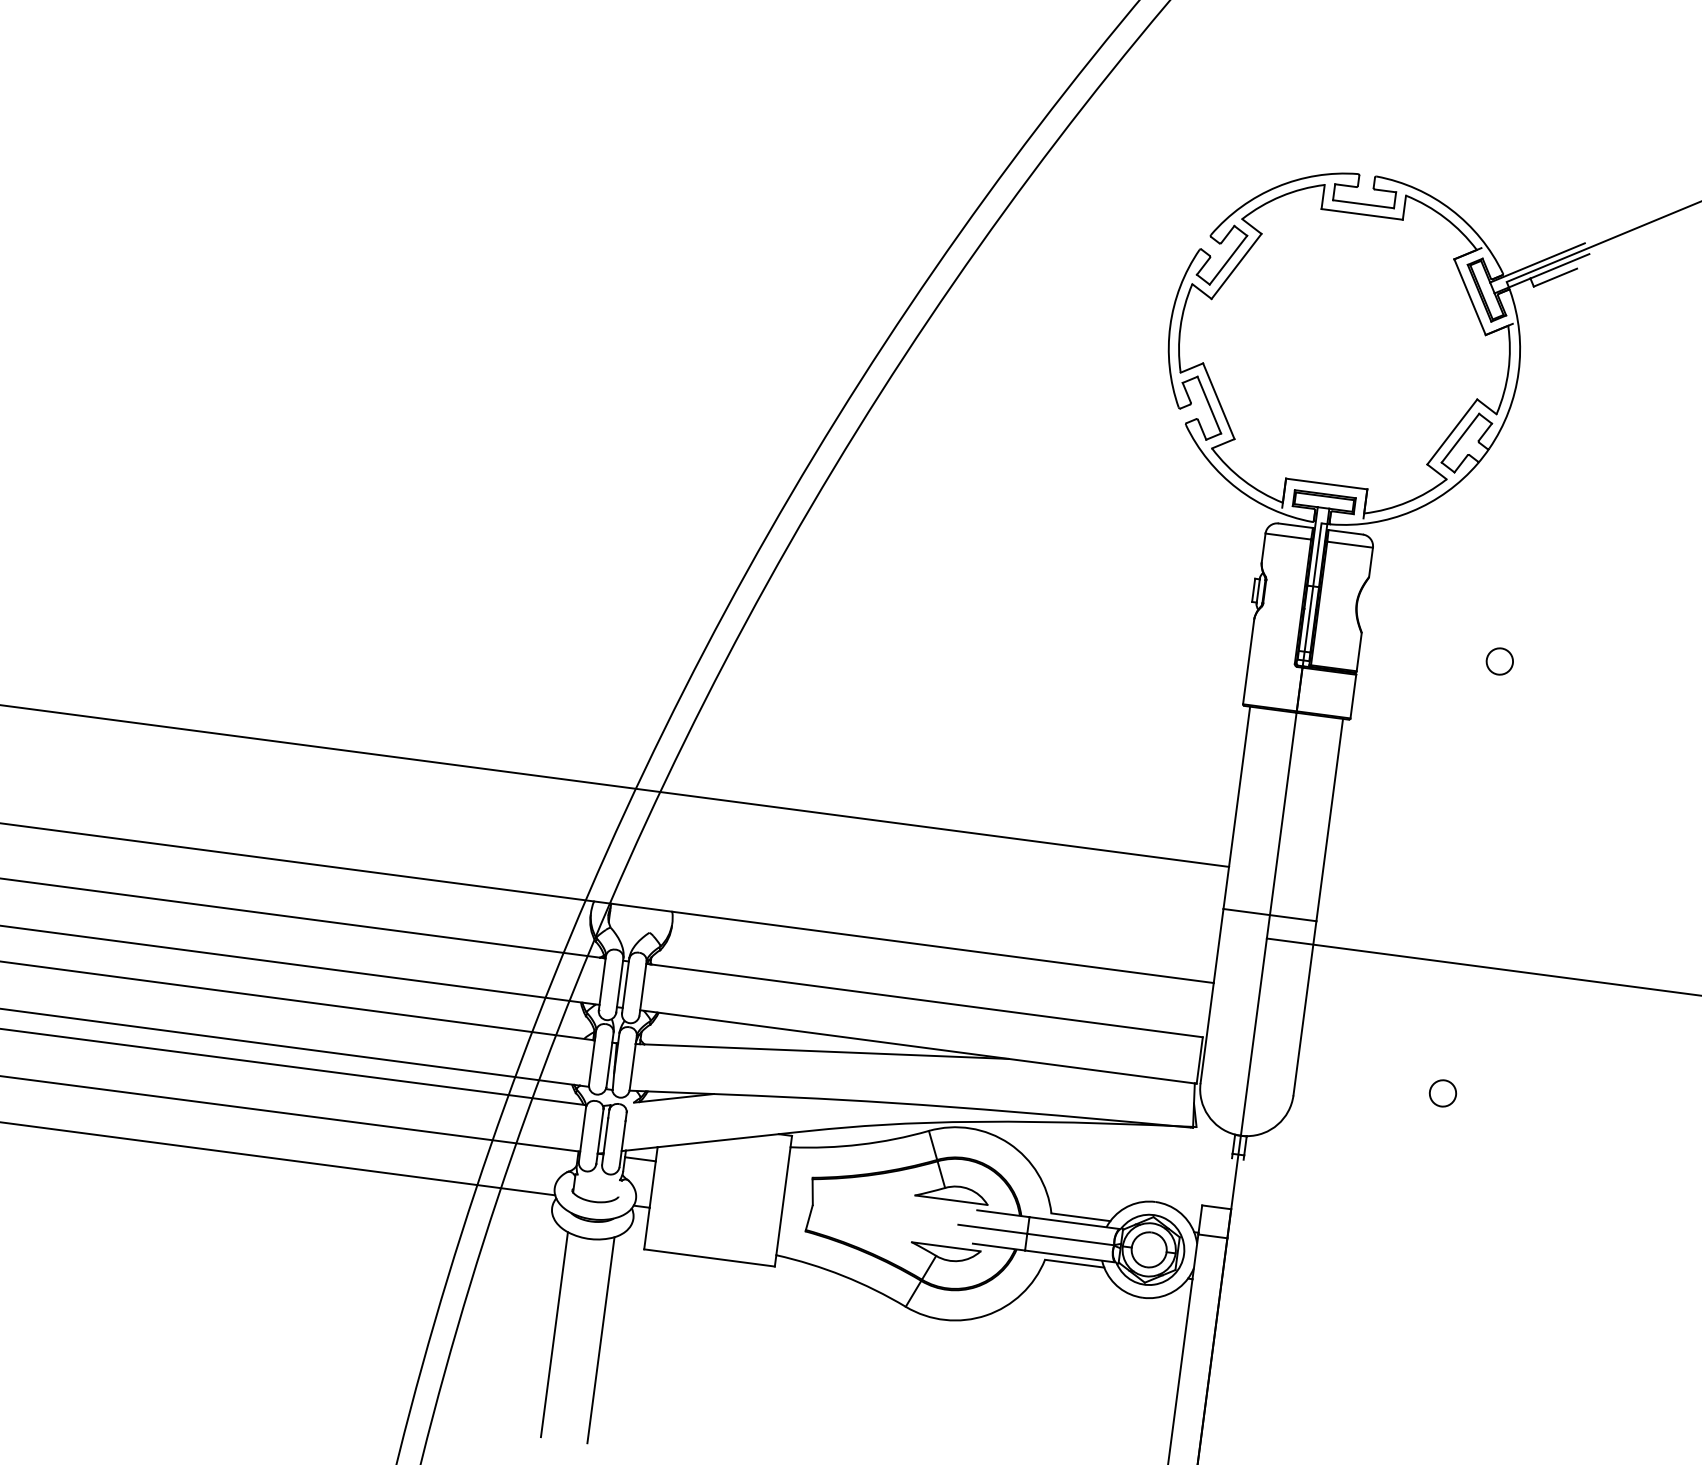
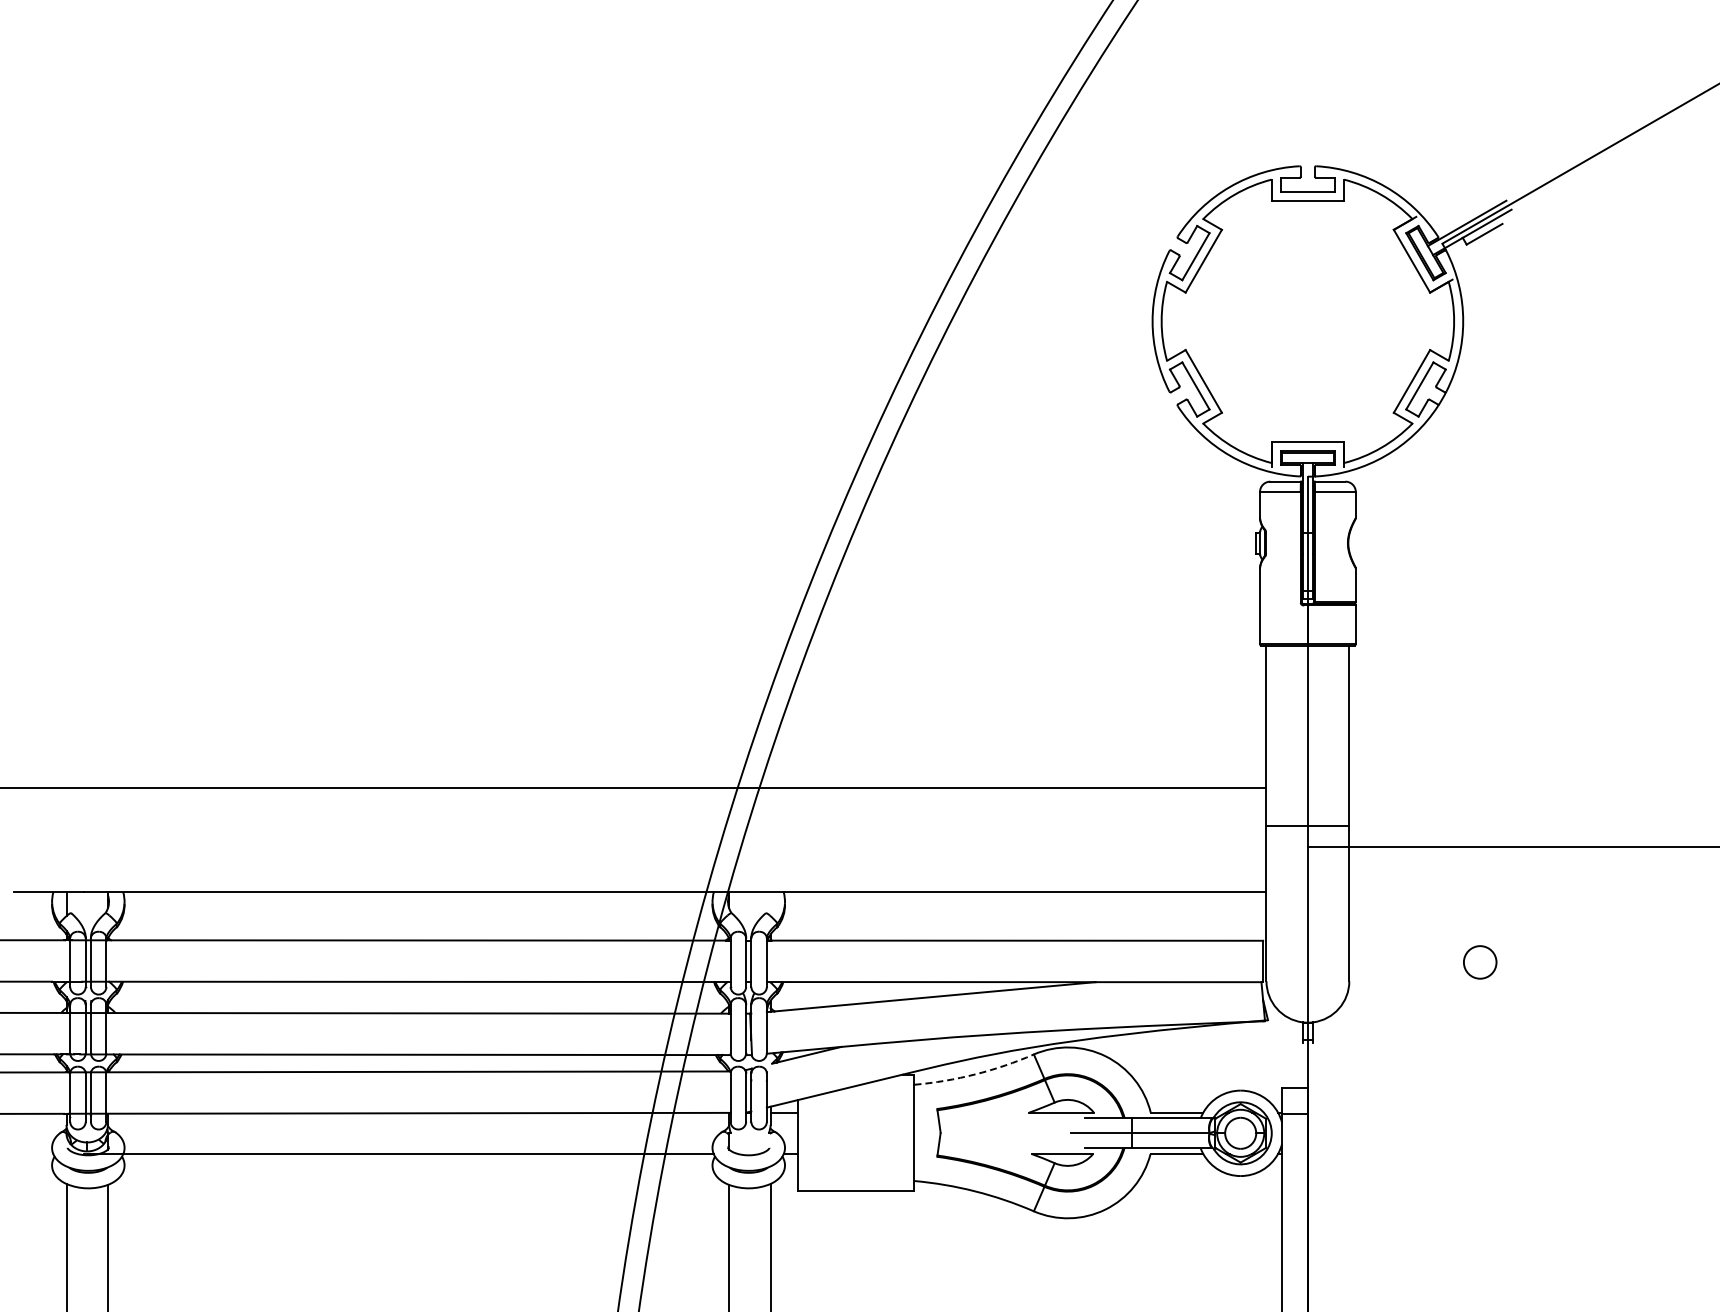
circle: (1499, 660) -> (1479, 576), removed
circle: (1442, 1092) -> (1479, 961), size x1.4
arc: (860, 1144) -> (975, 1074), solid -> dashed

